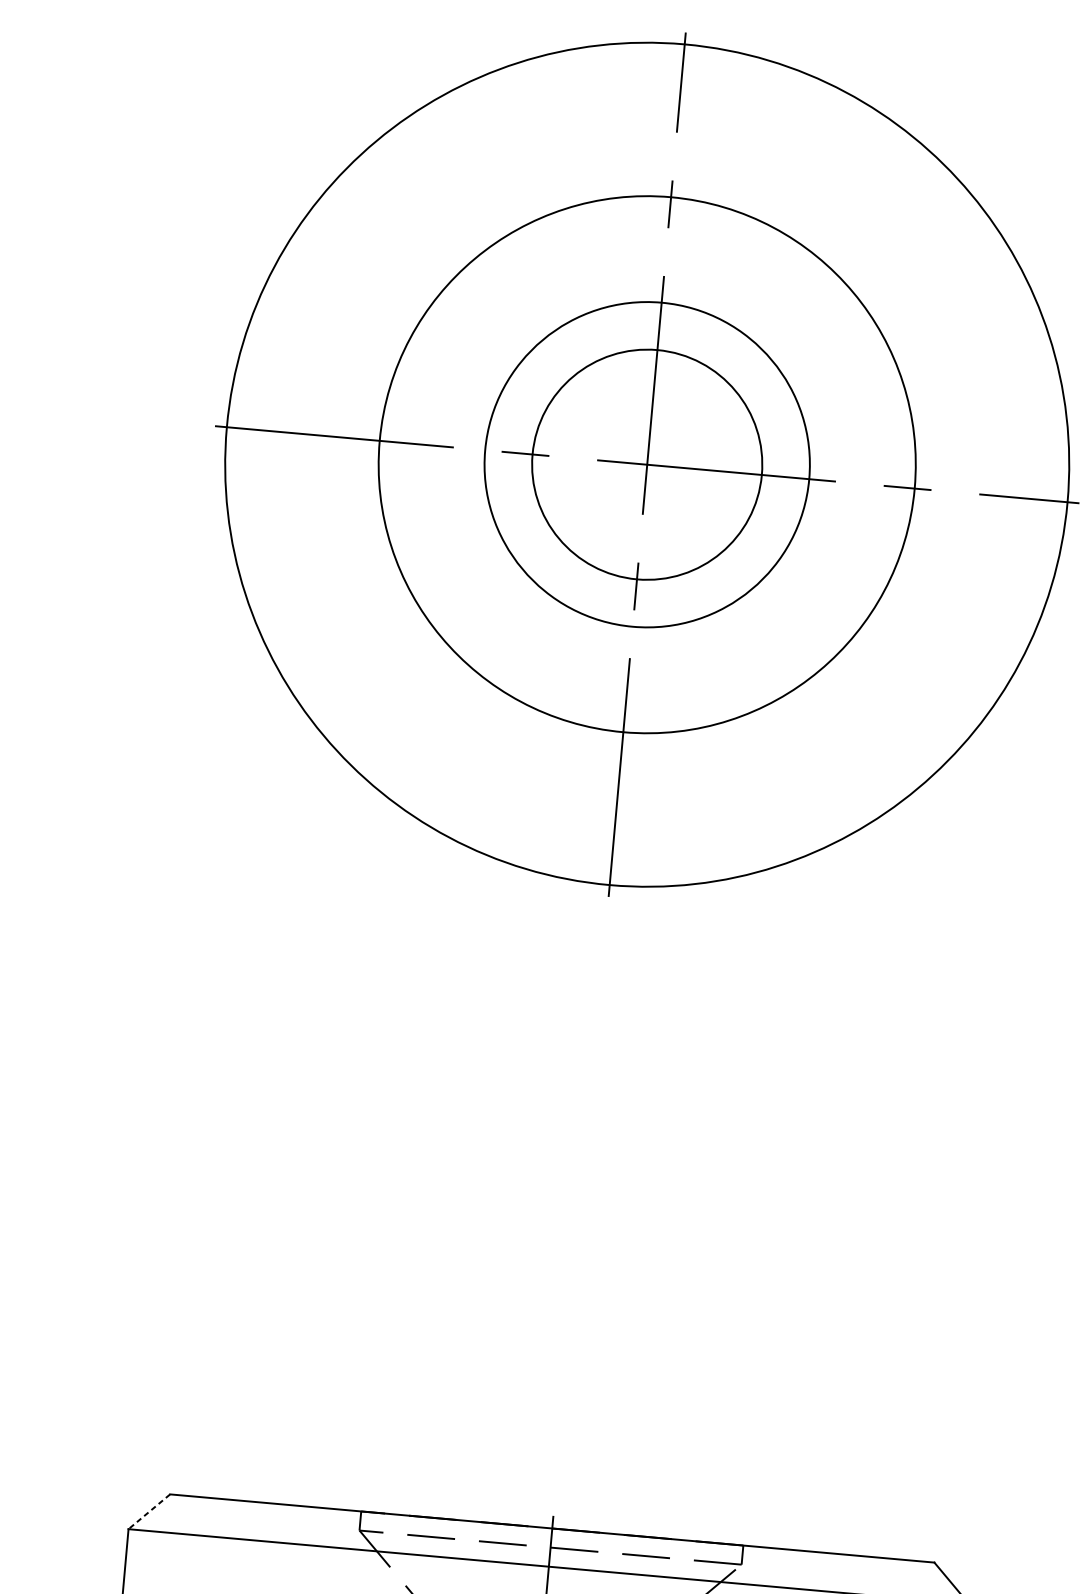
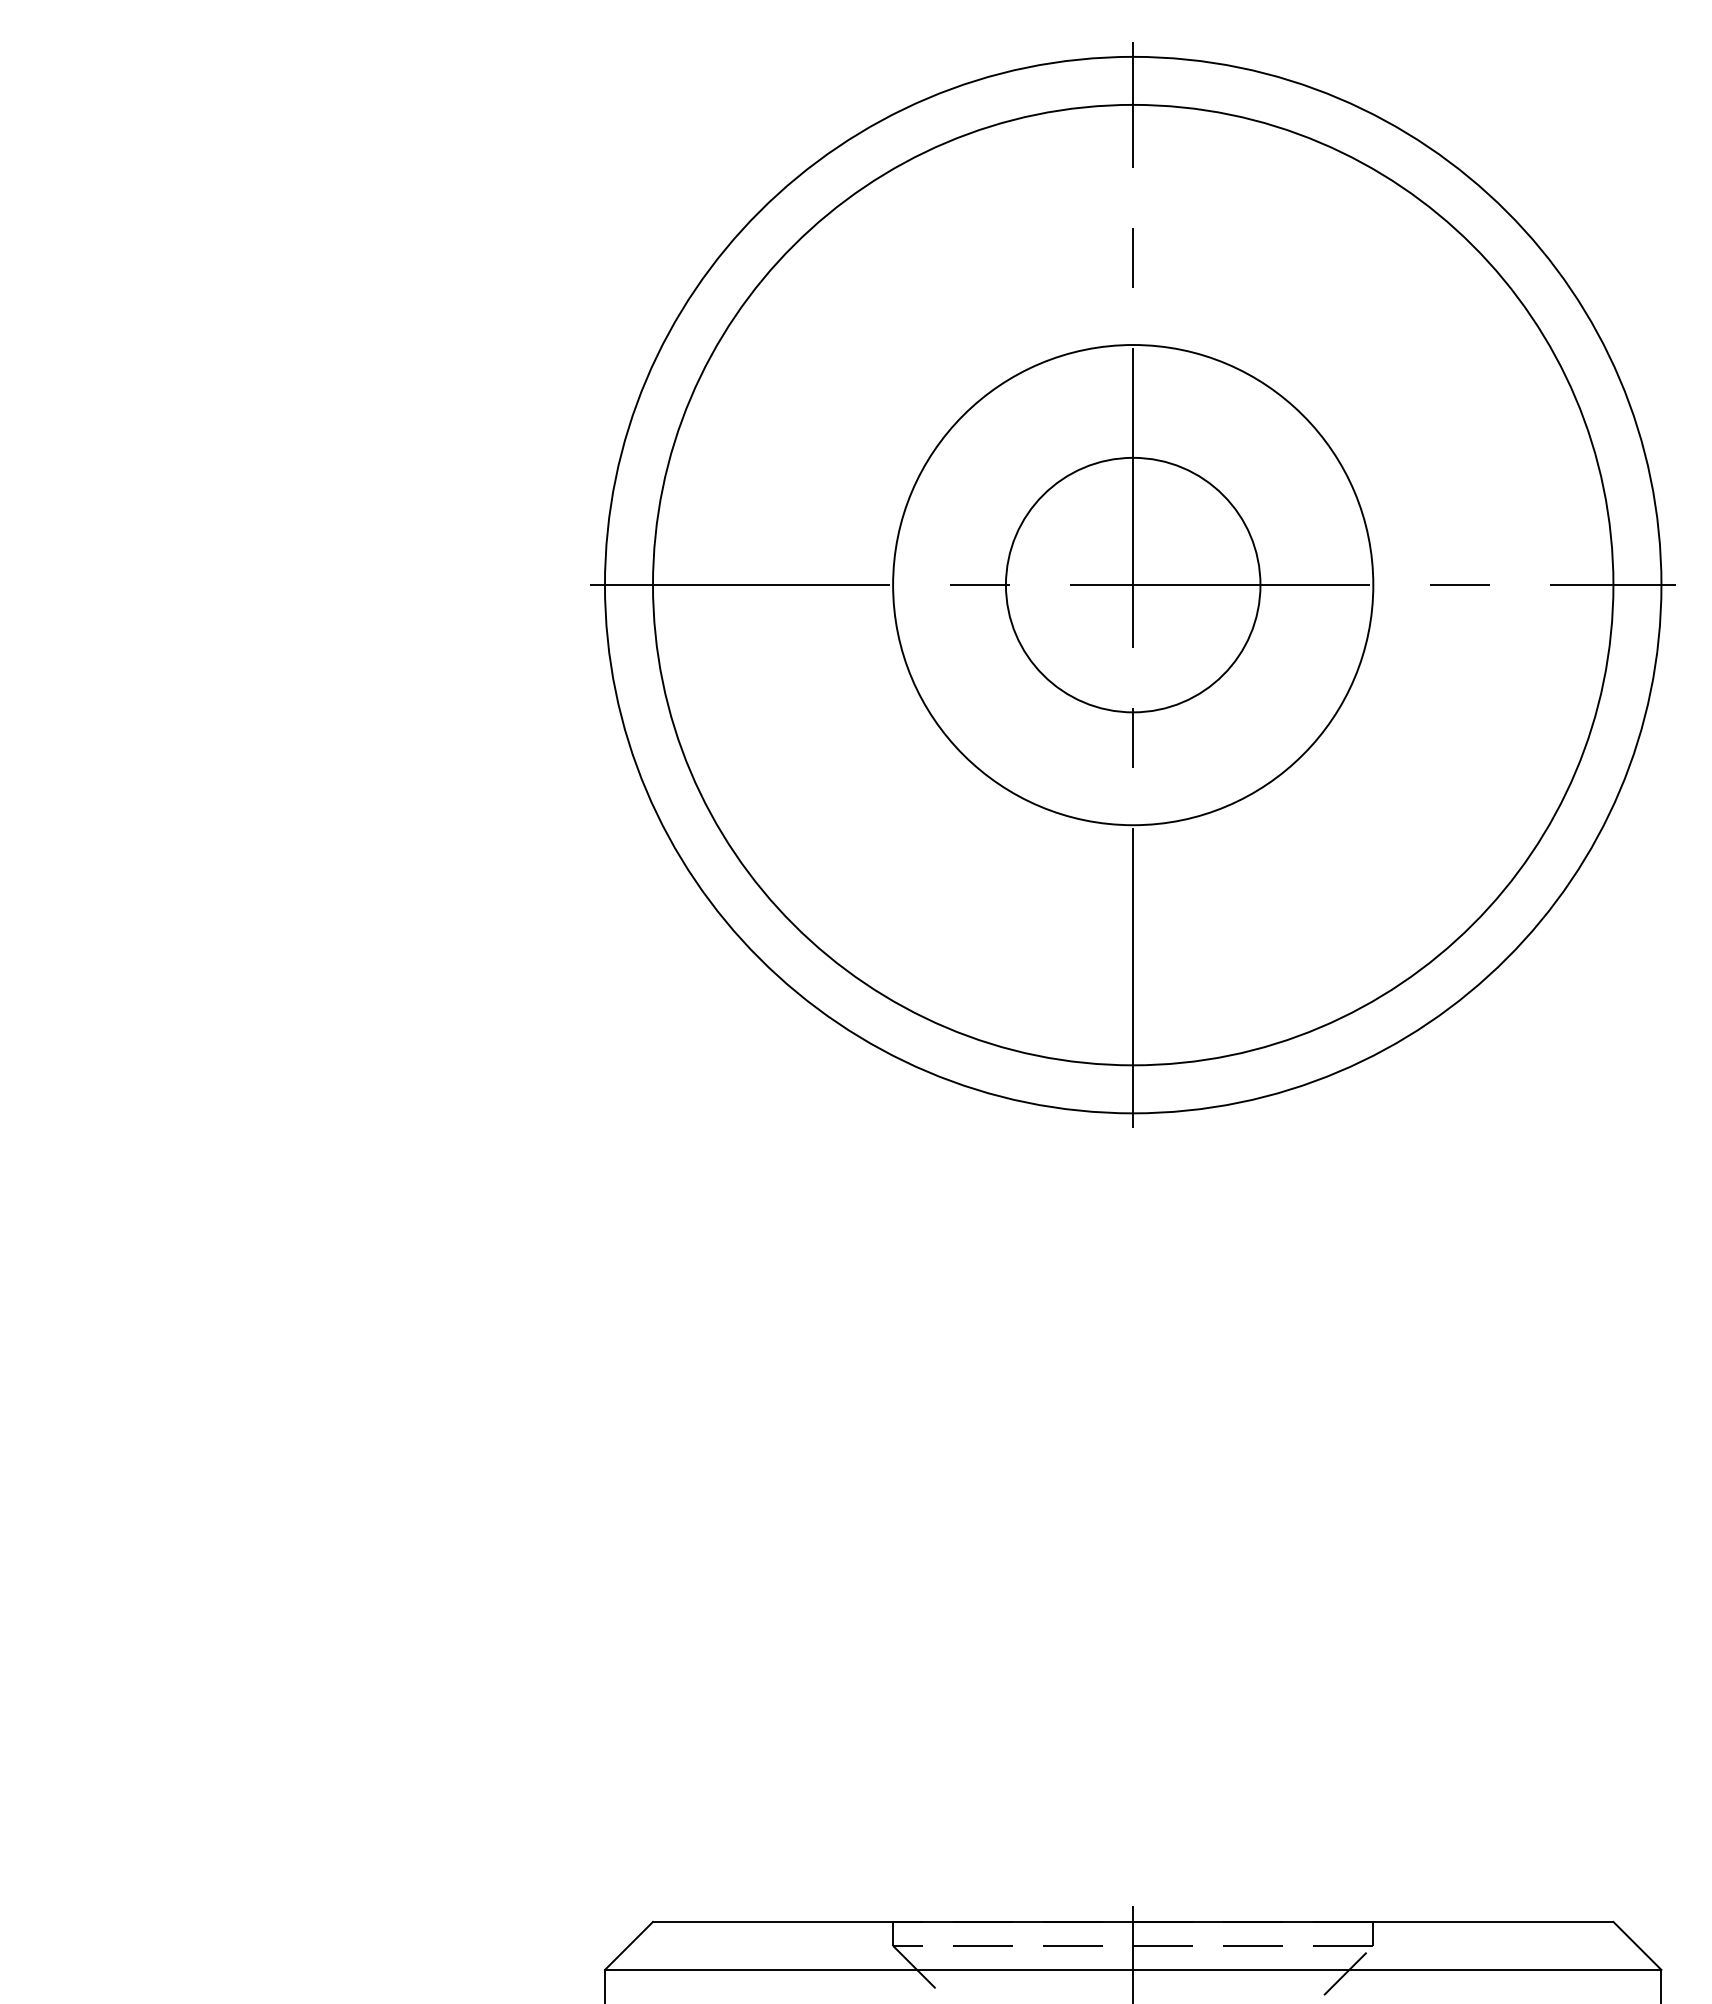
circle: (646, 464) -> (1132, 584), size x0.62
circle: (647, 464) -> (1133, 584), size x1.43
circle: (647, 465) -> (1133, 585), size x1.67
line: (148, 1511) -> (628, 1945), dashed -> solid

